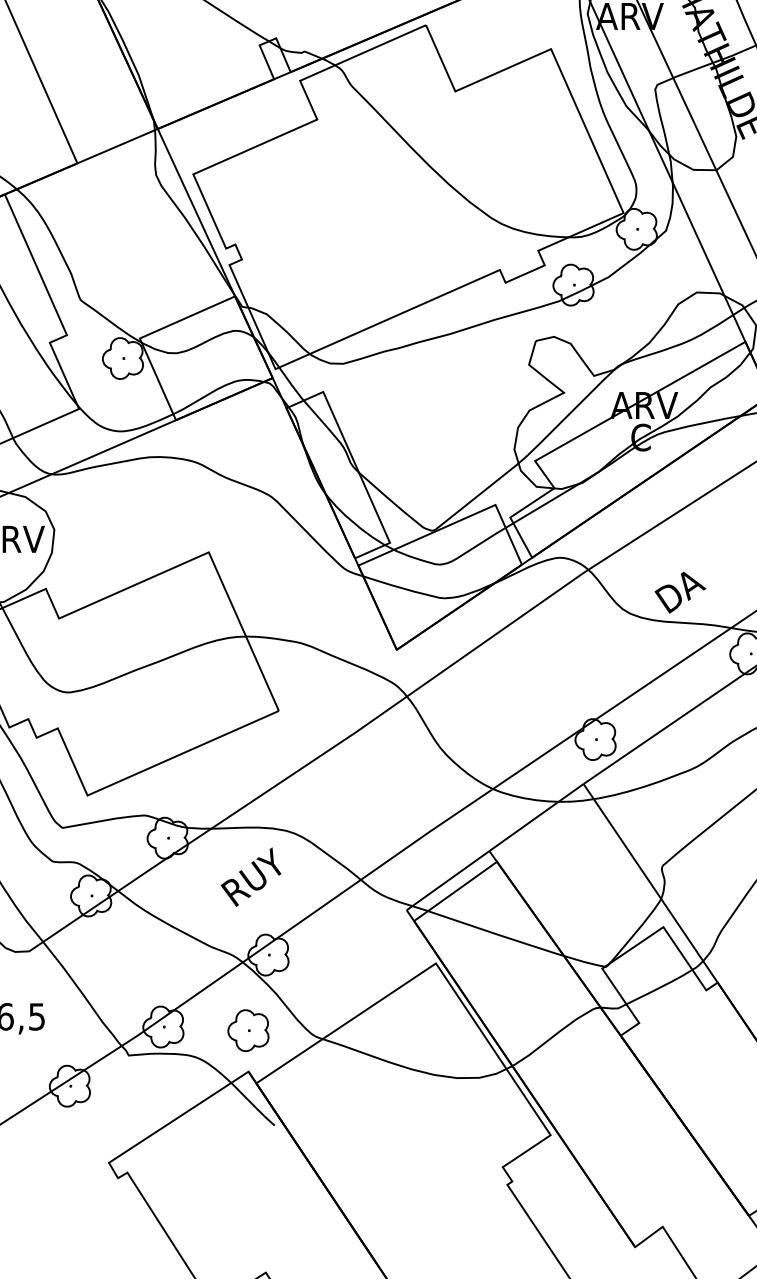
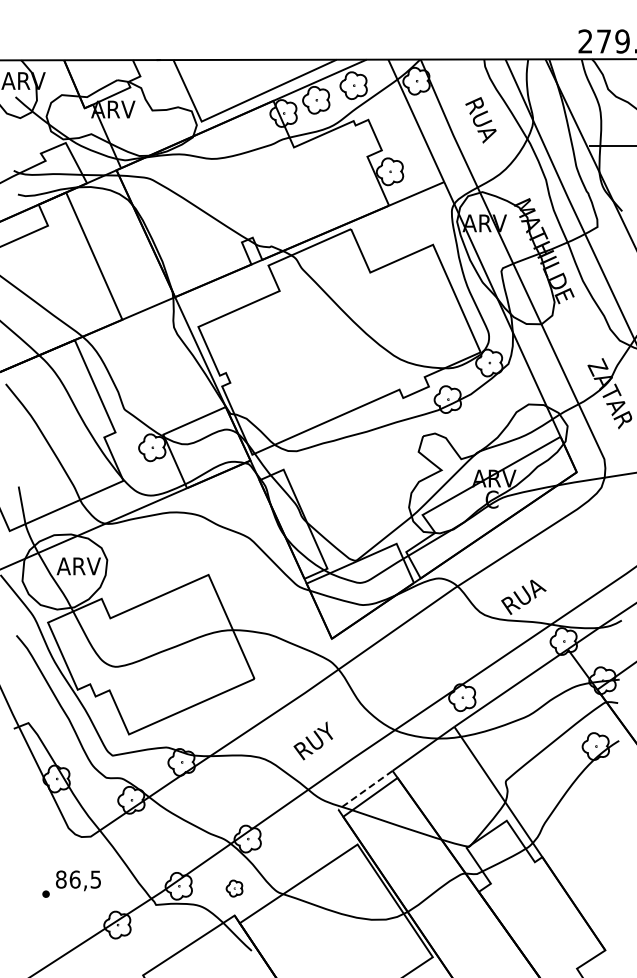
text: (693, 585) -> (526, 596), DA -> RUA
text: (249, 876) -> (312, 740), moved
line: (448, 881) -> (365, 790), solid -> dashed
part: (248, 1030) -> (234, 888), size x0.6

